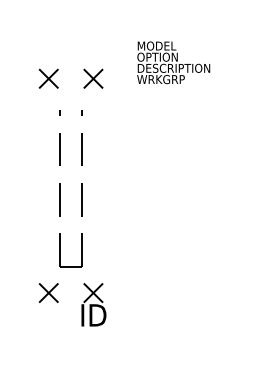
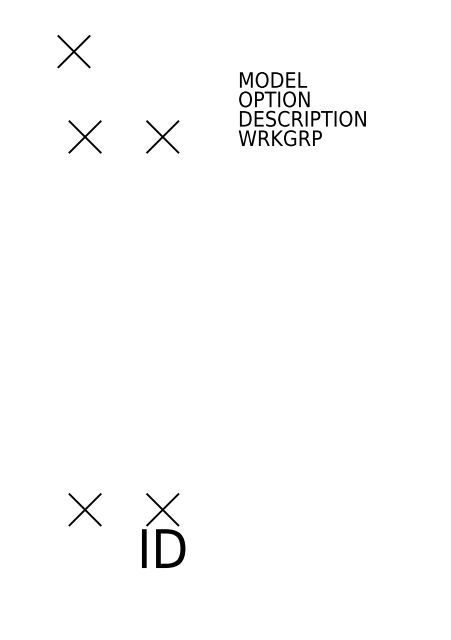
part: (42, 29) -> (74, 51), added
part: (60, 188) -> (105, 327), removed

